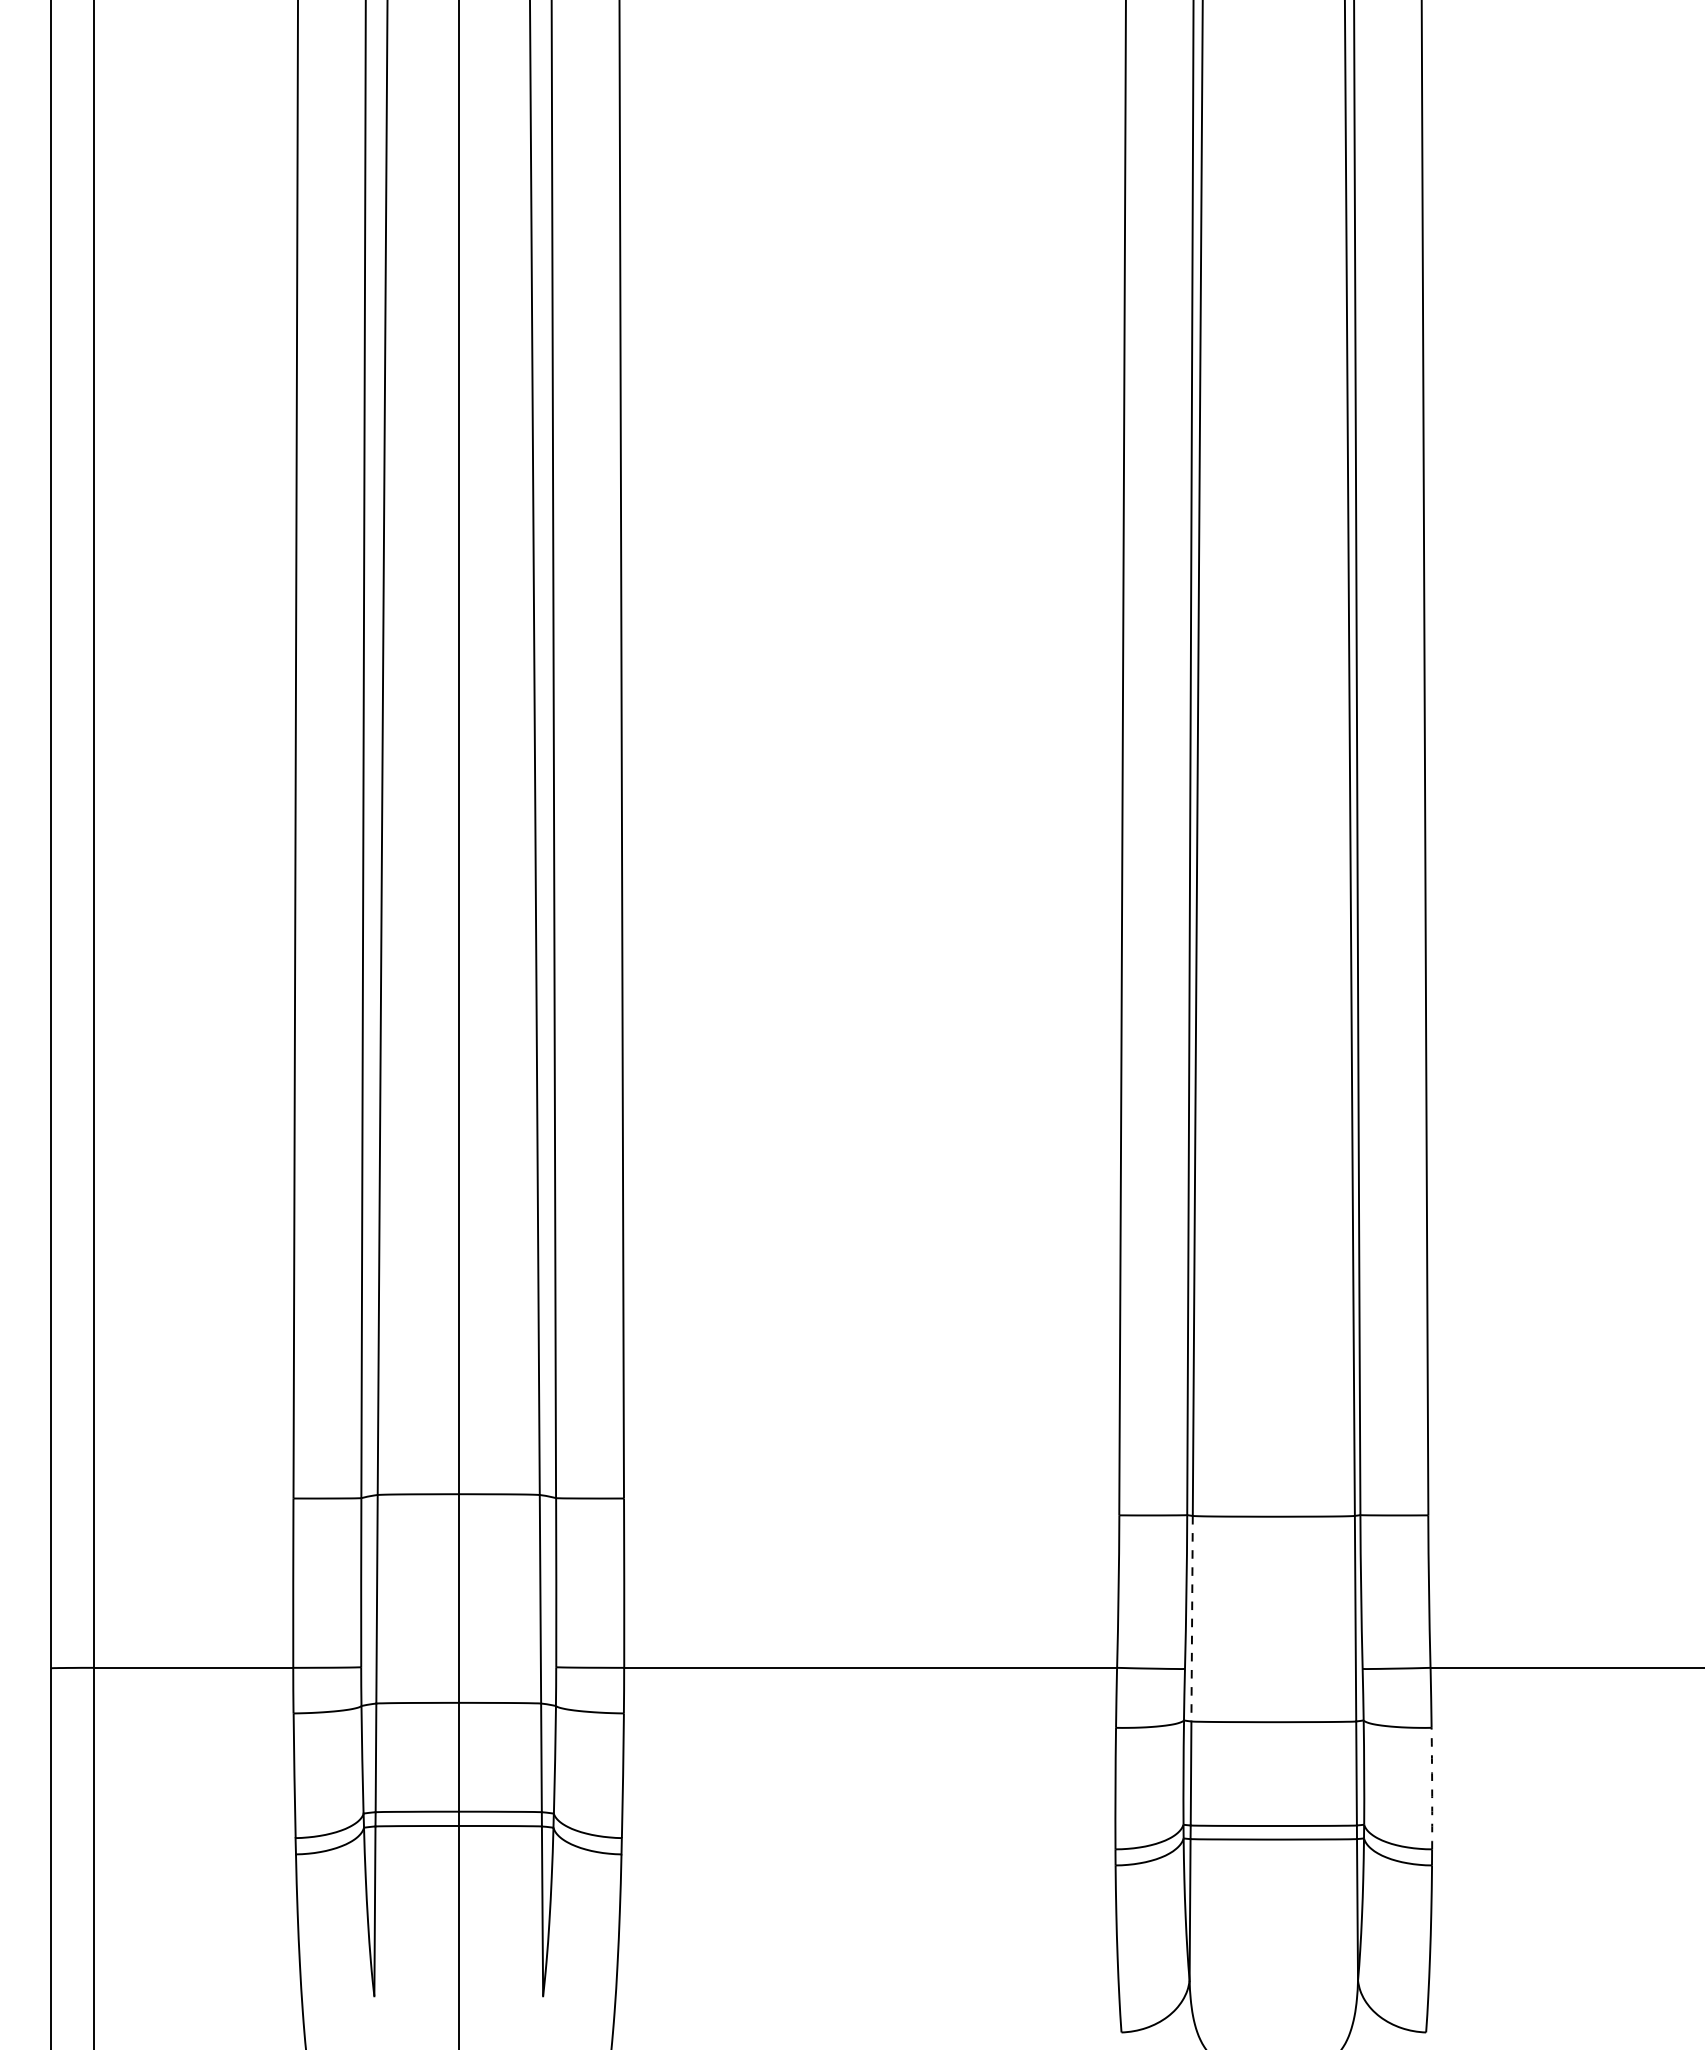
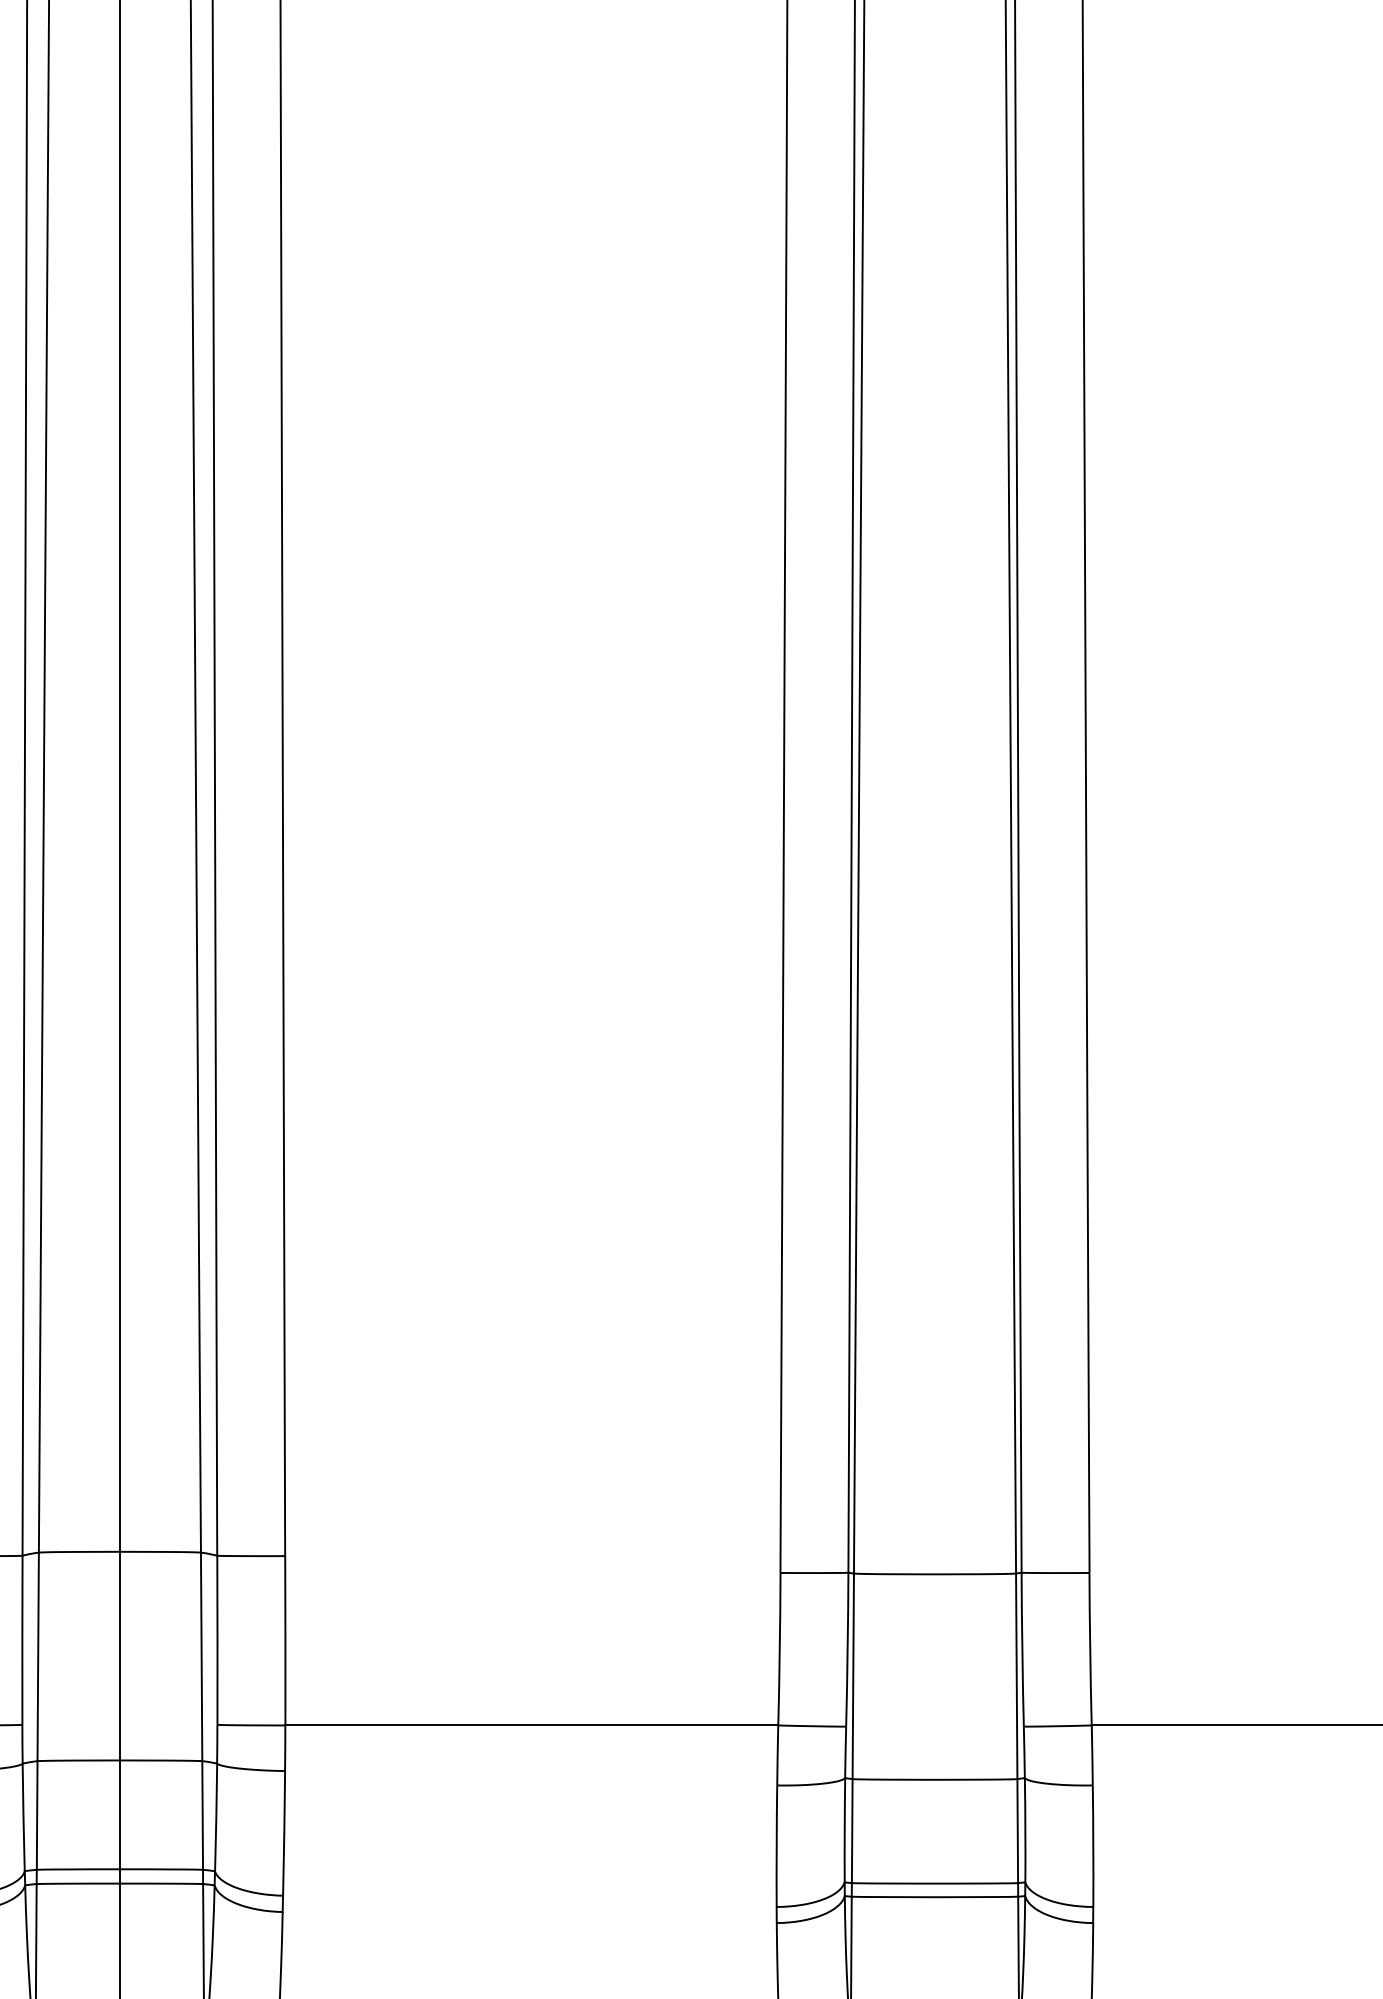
line: (1192, 1618) -> (853, 1676), dashed -> solid
arc: (1432, 1788) -> (1093, 1846), dashed -> solid

